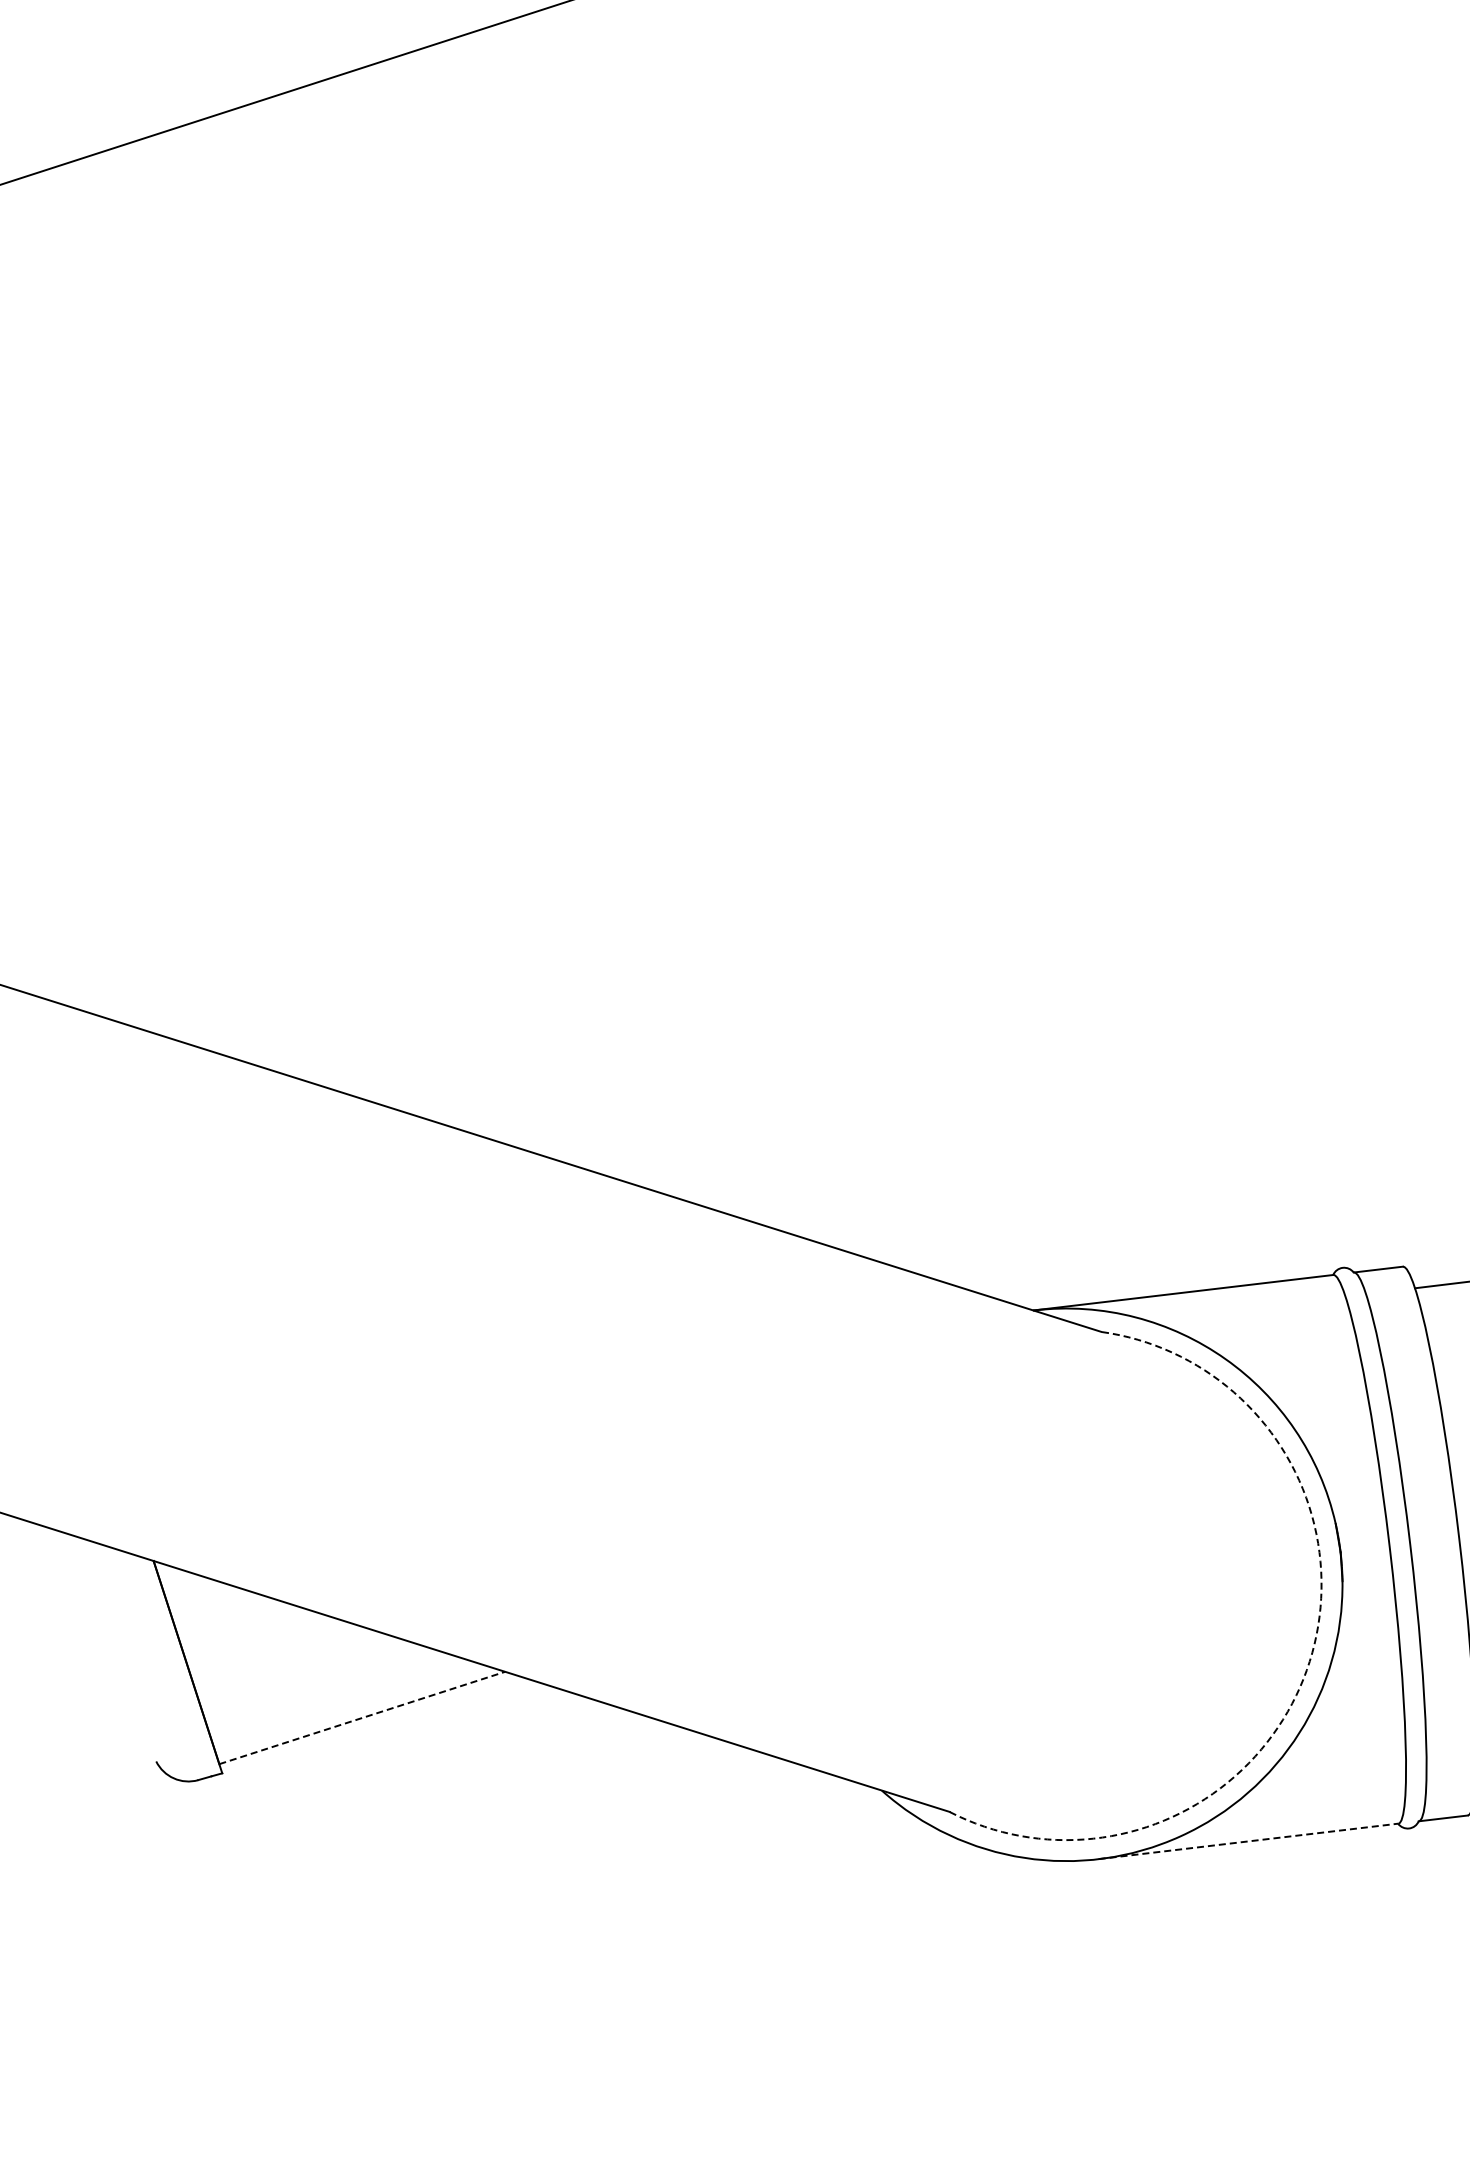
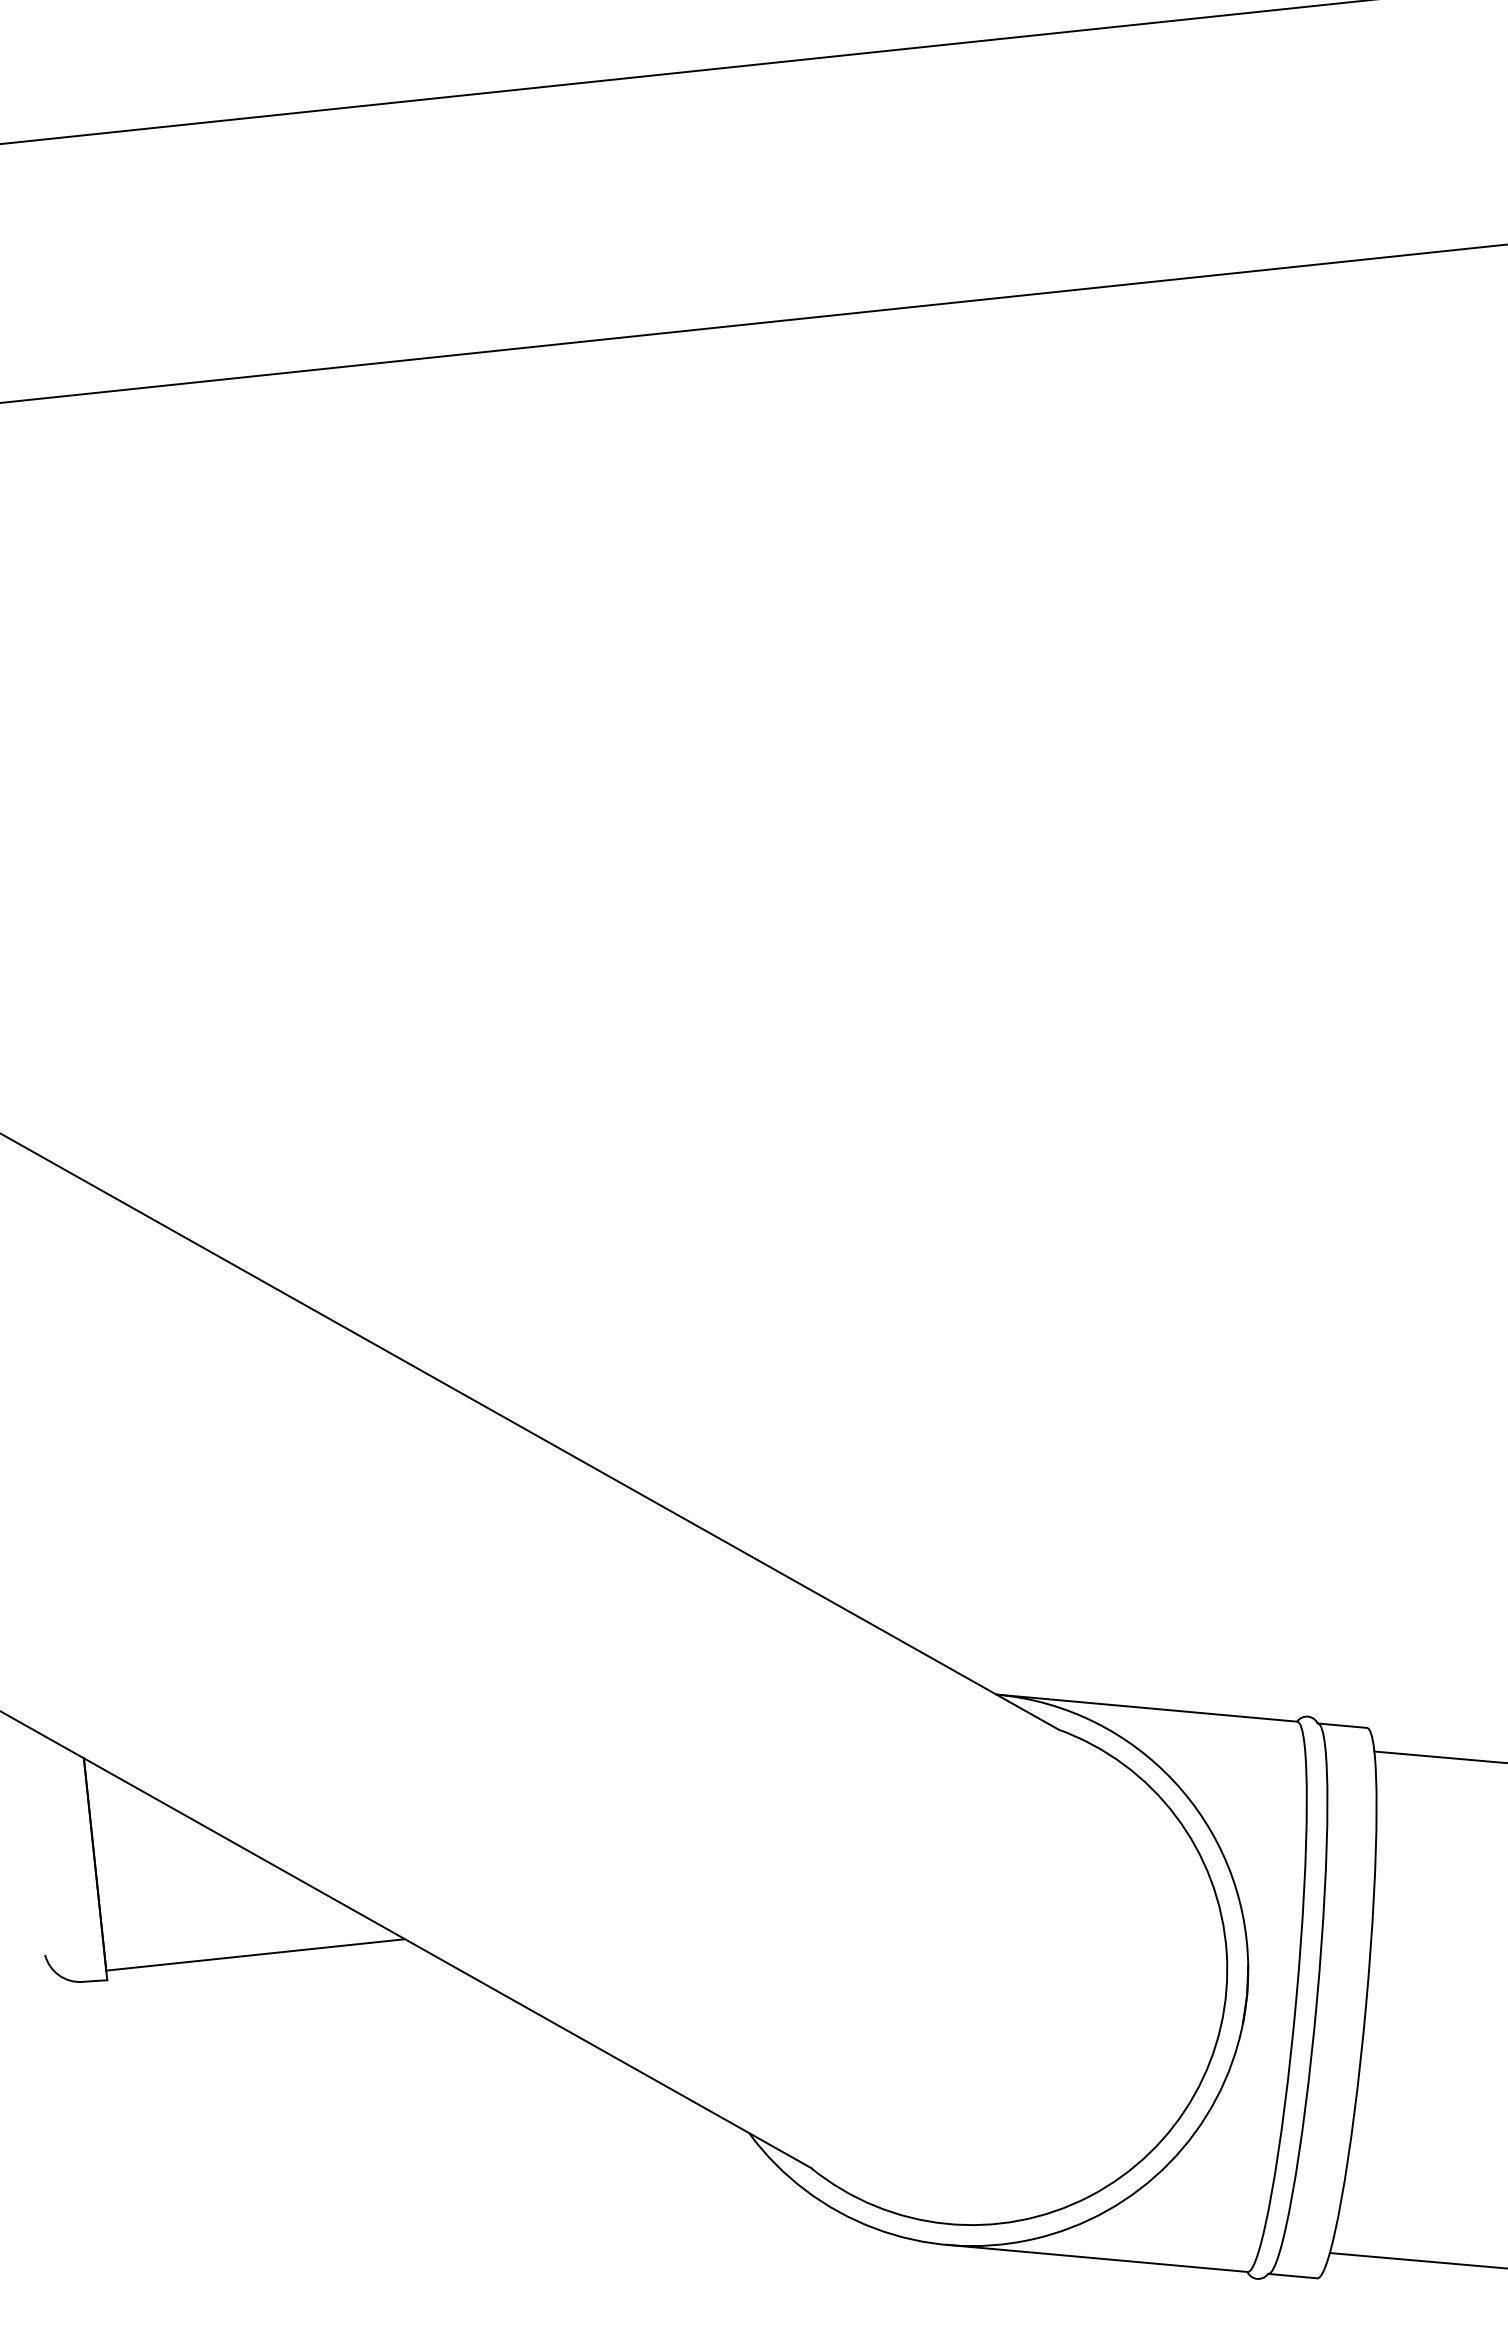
arc: (1309, 1661) -> (1194, 2095), dashed -> solid
line: (362, 1717) -> (256, 1954), dashed -> solid
line: (1248, 1841) -> (1097, 2258), dashed -> solid

